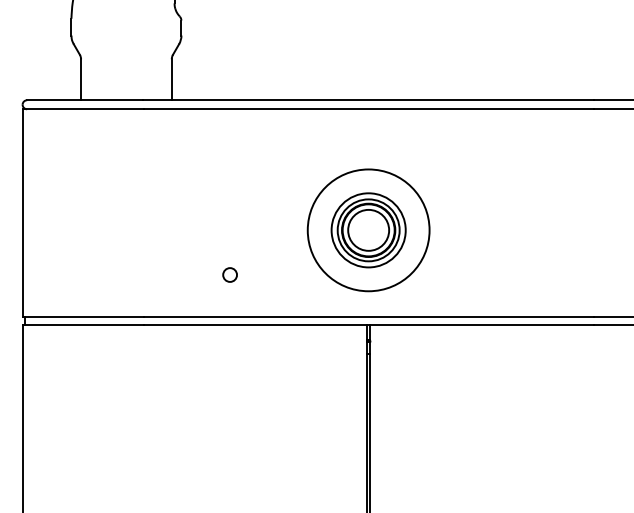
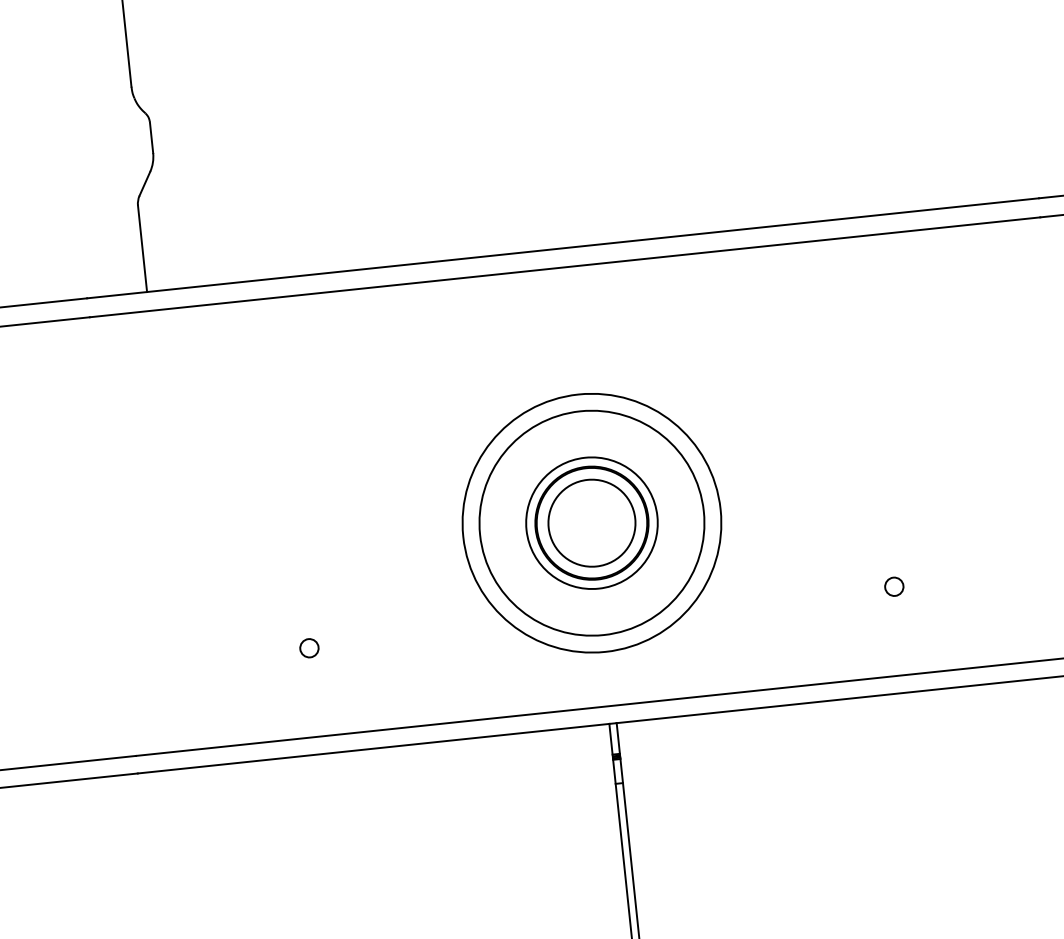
circle: (368, 230) -> (591, 523), size x1.43
circle: (230, 274) -> (309, 647), size x0.62
circle: (506, 274) -> (892, 585), added

